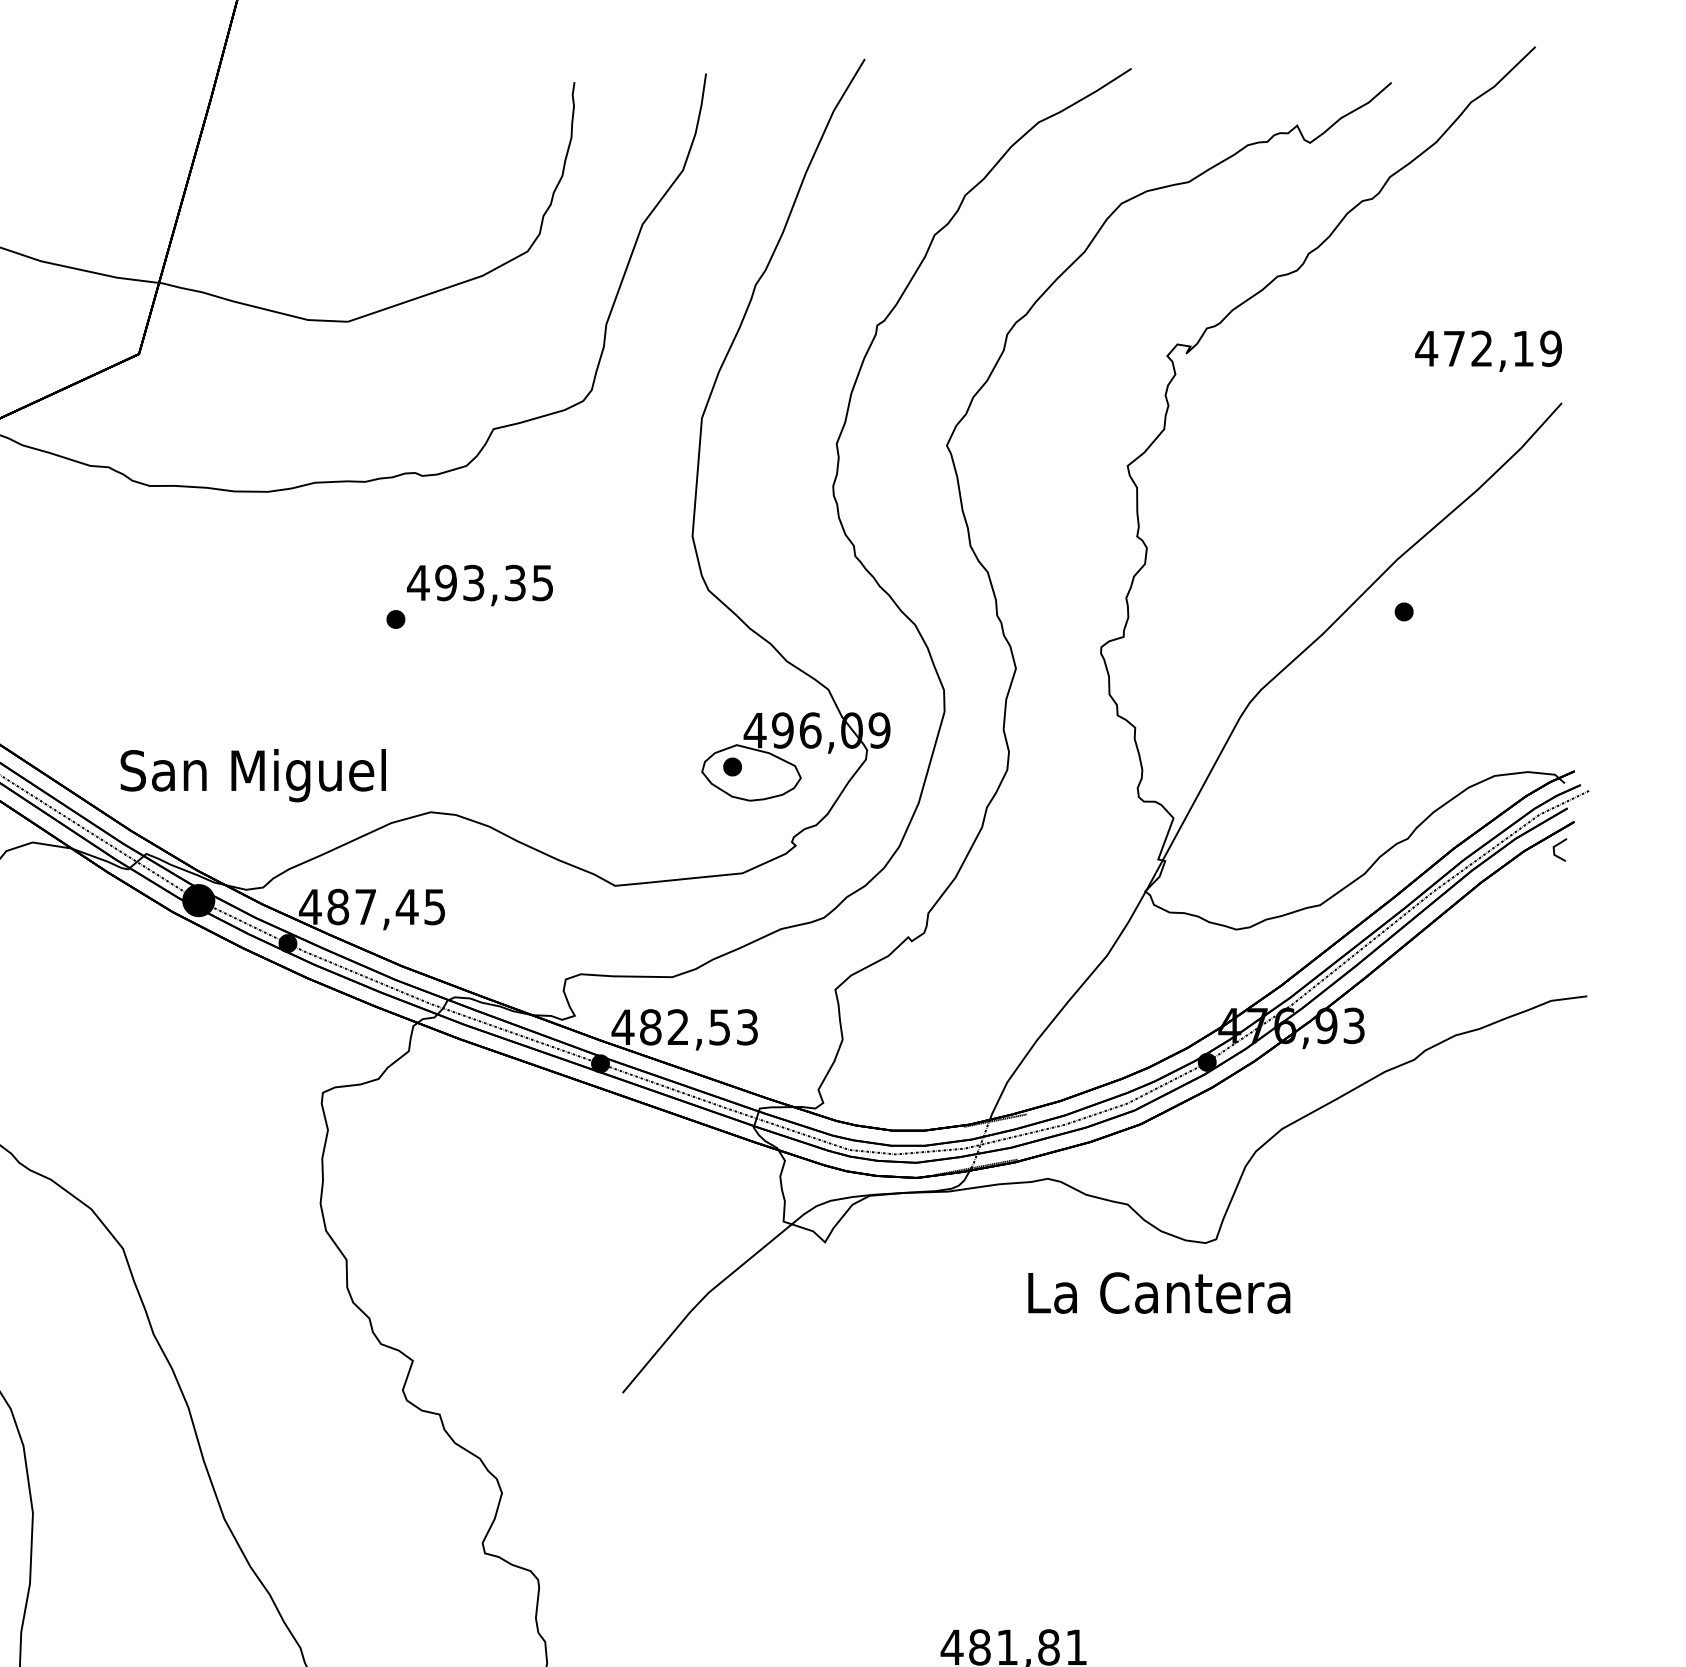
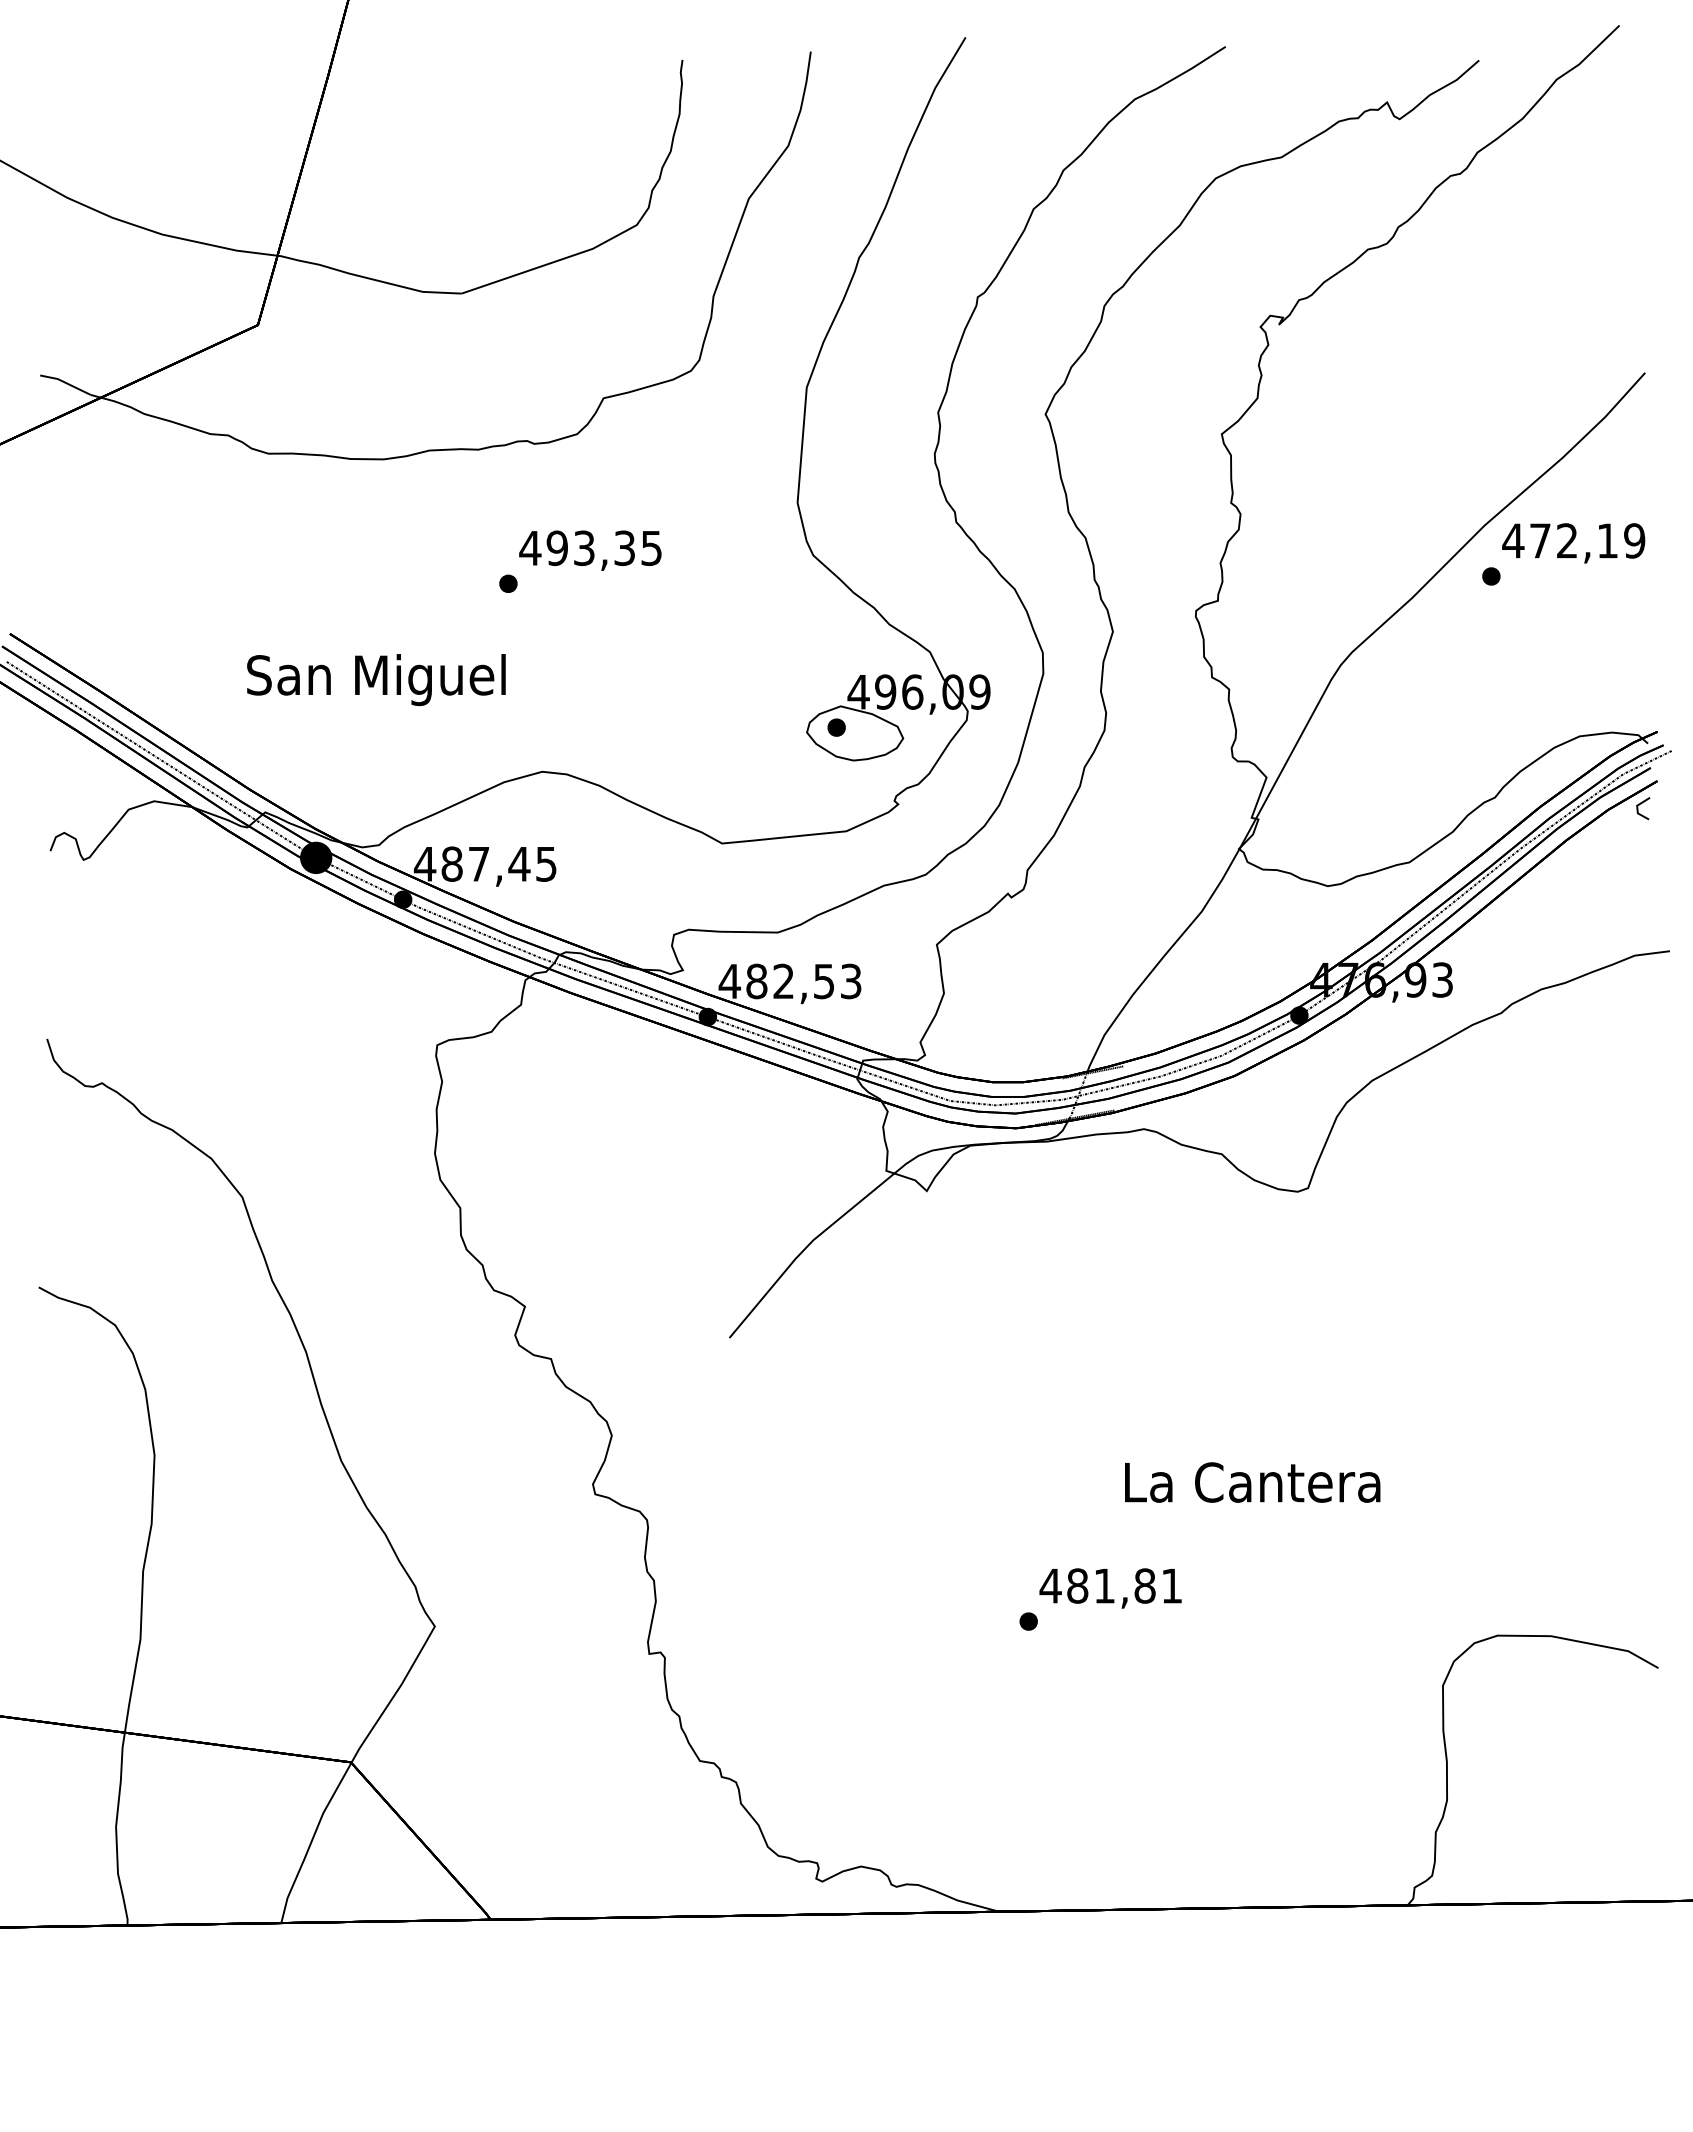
text: (1488, 351) -> (1573, 543), moved
text: (253, 776) -> (376, 680), moved
text: (1159, 1293) -> (1252, 1482), moved

